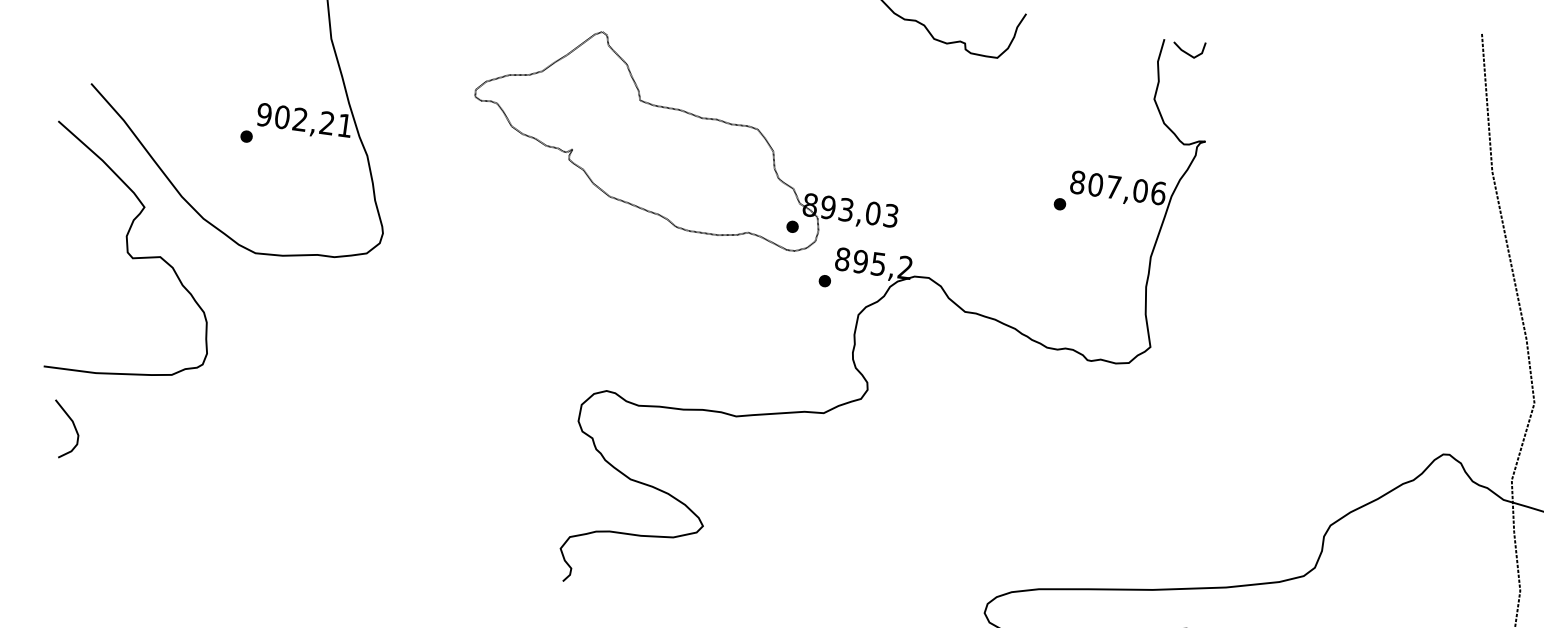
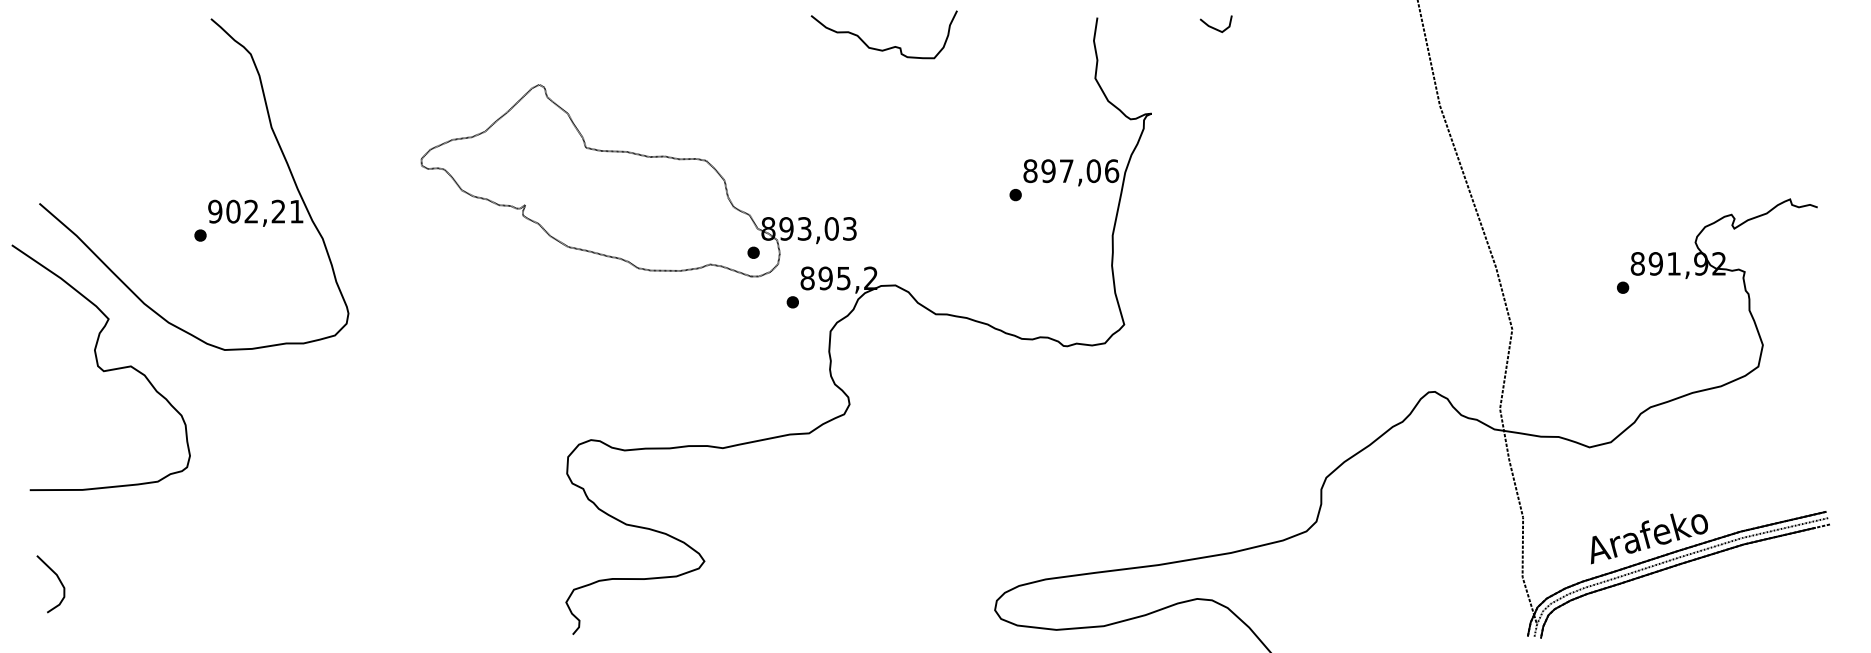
line: (1187, 52) -> (1214, 27), moved
text: (1095, 185) -> (1048, 171), 807,06 -> 897,06
curve: (72, 425) -> (57, 578), moved

